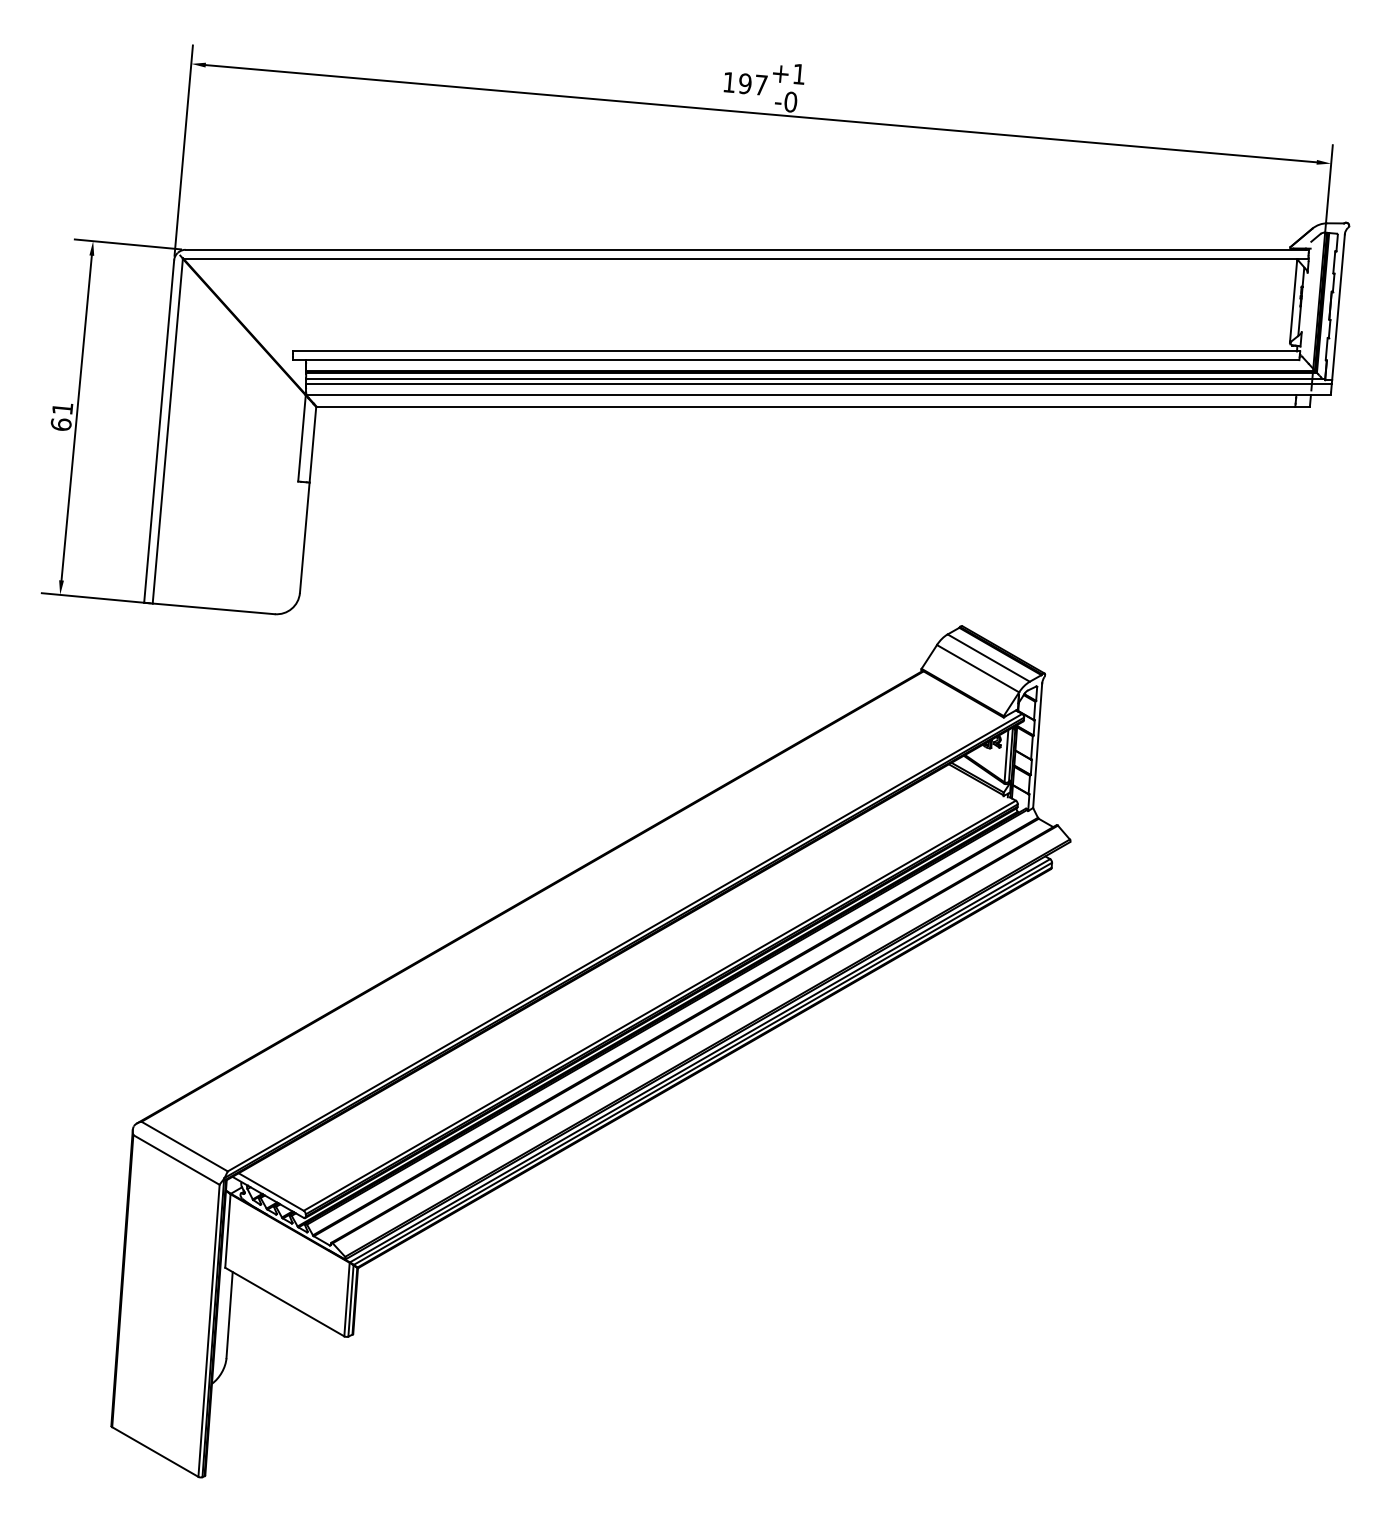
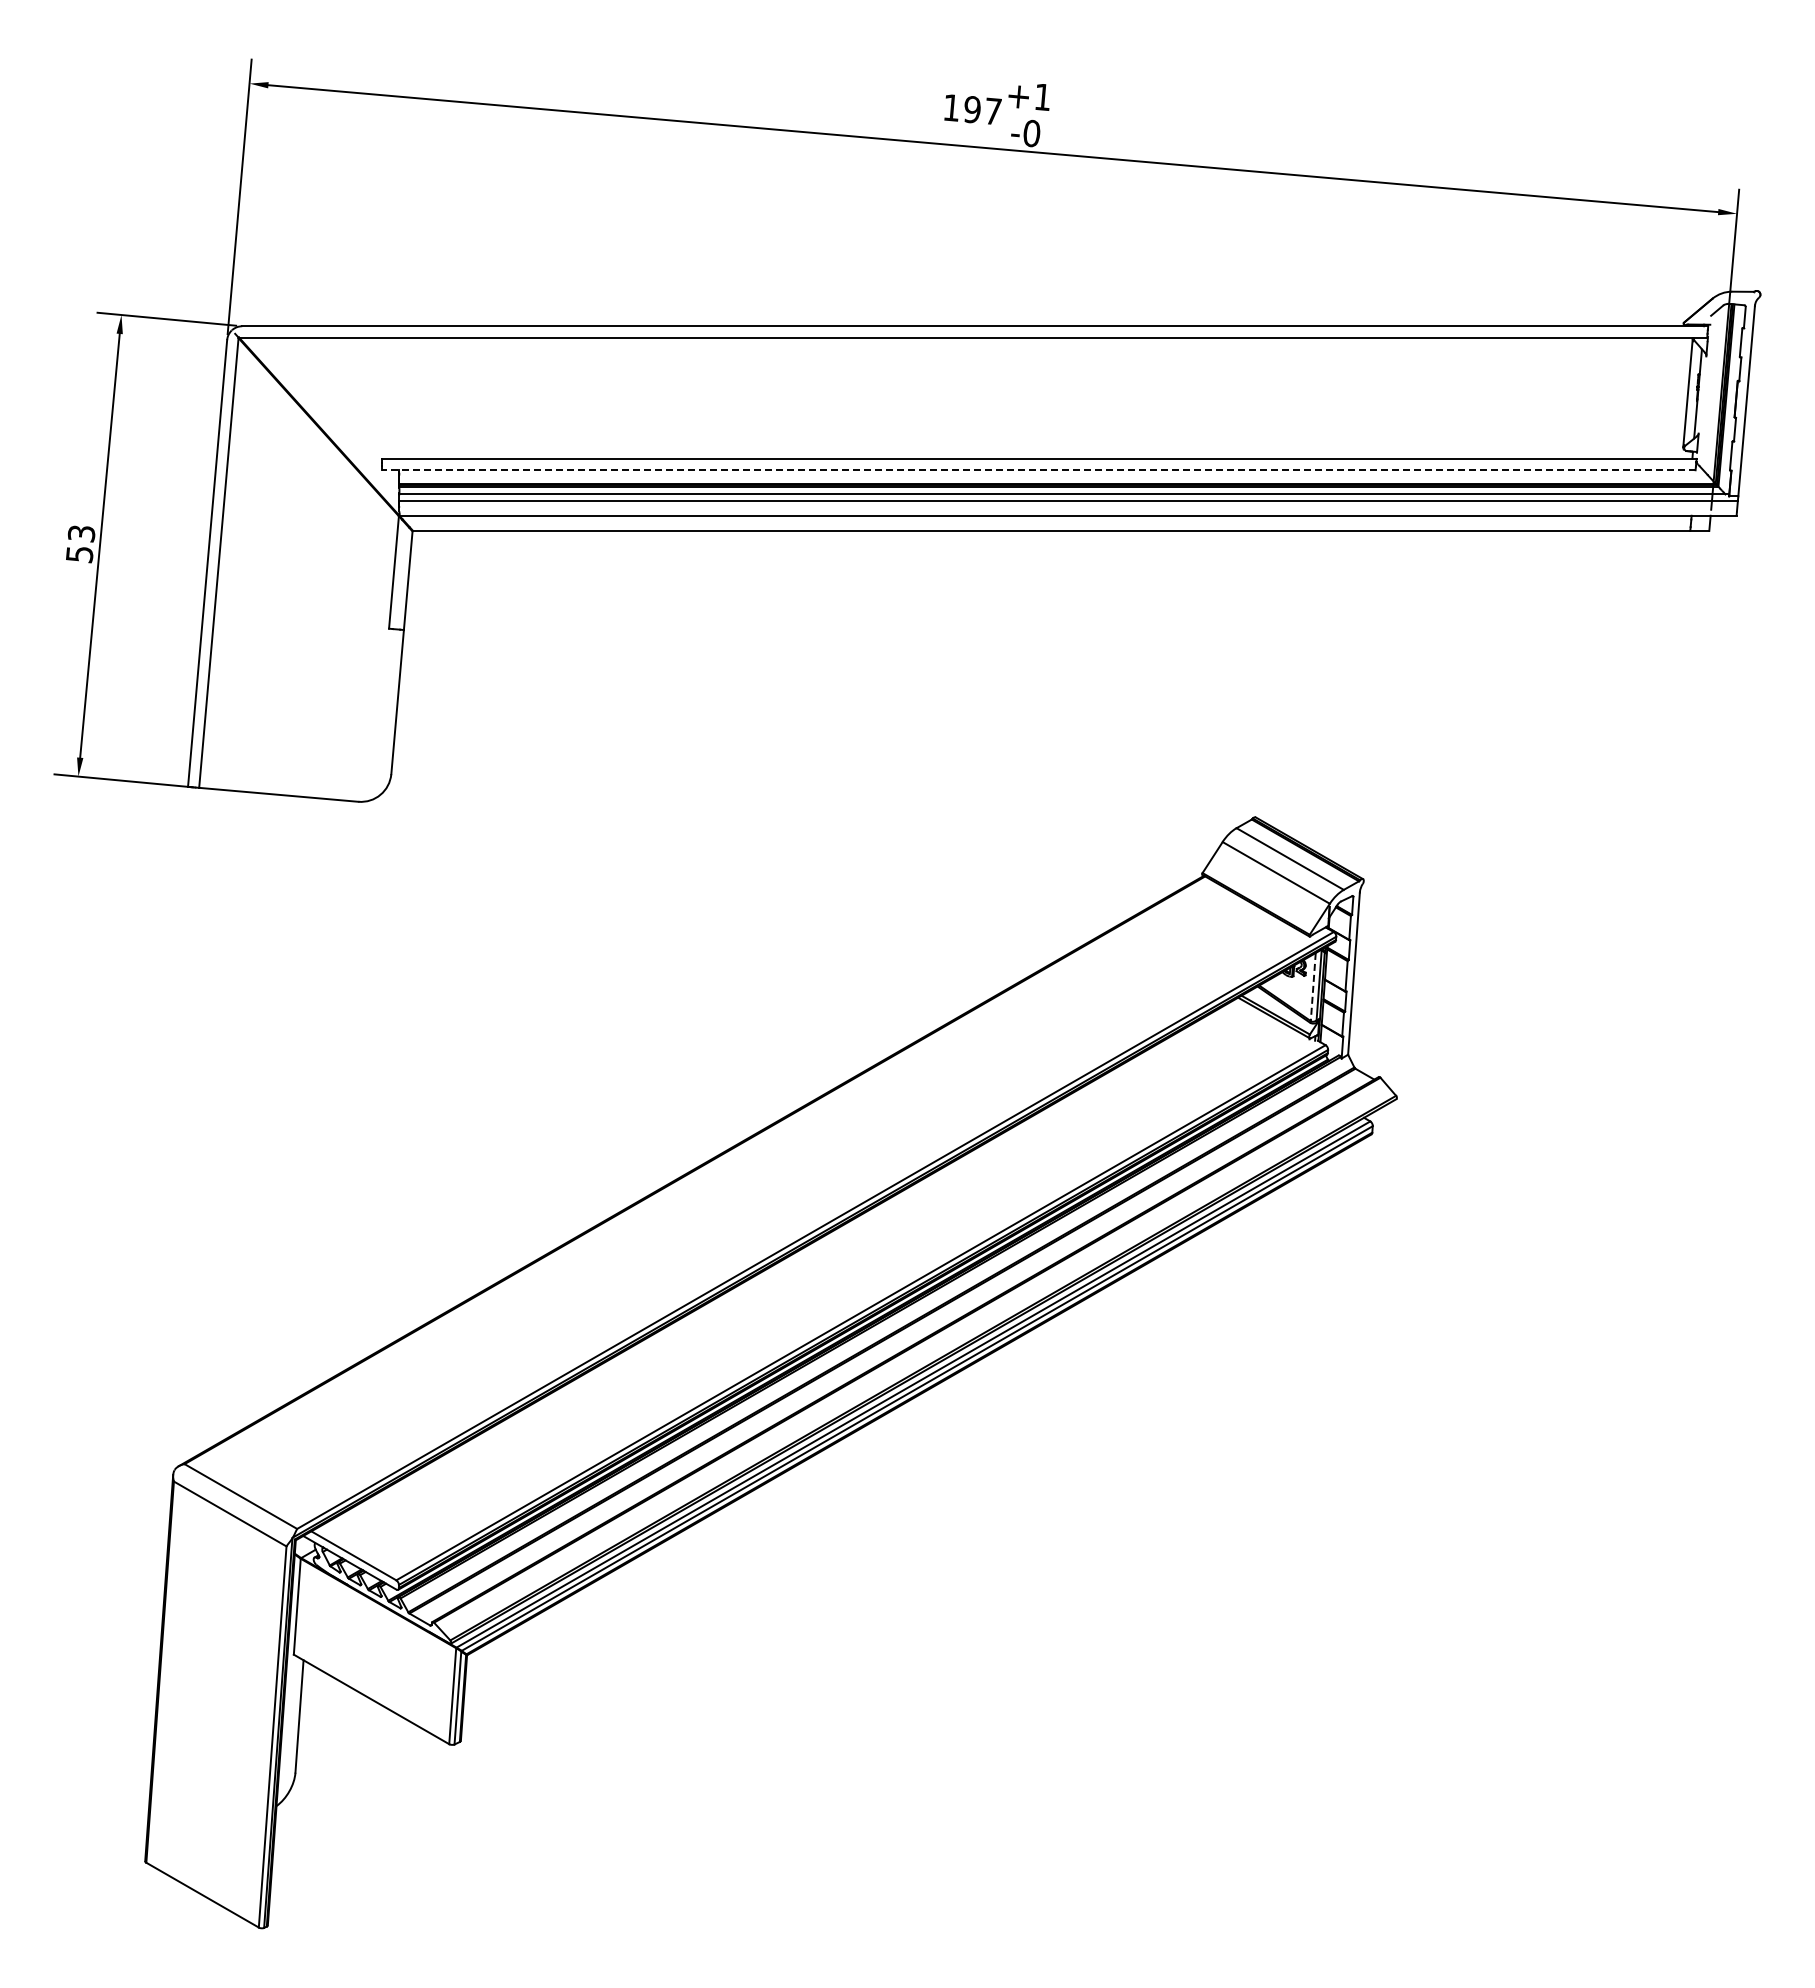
line: (795, 360) -> (1038, 470), solid -> dashed
text: (61, 417) -> (80, 544), 61 -> 53
line: (1006, 756) -> (1313, 987), solid -> dashed

